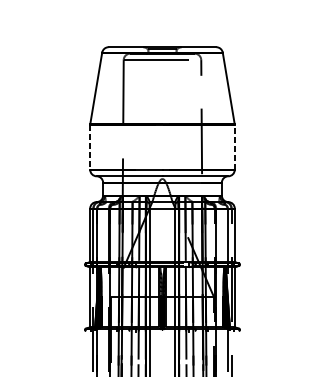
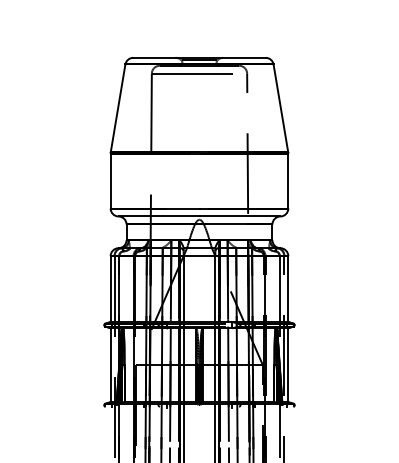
line: (90, 147) -> (110, 181), dashed -> solid
line: (234, 147) -> (288, 180), dashed -> solid

